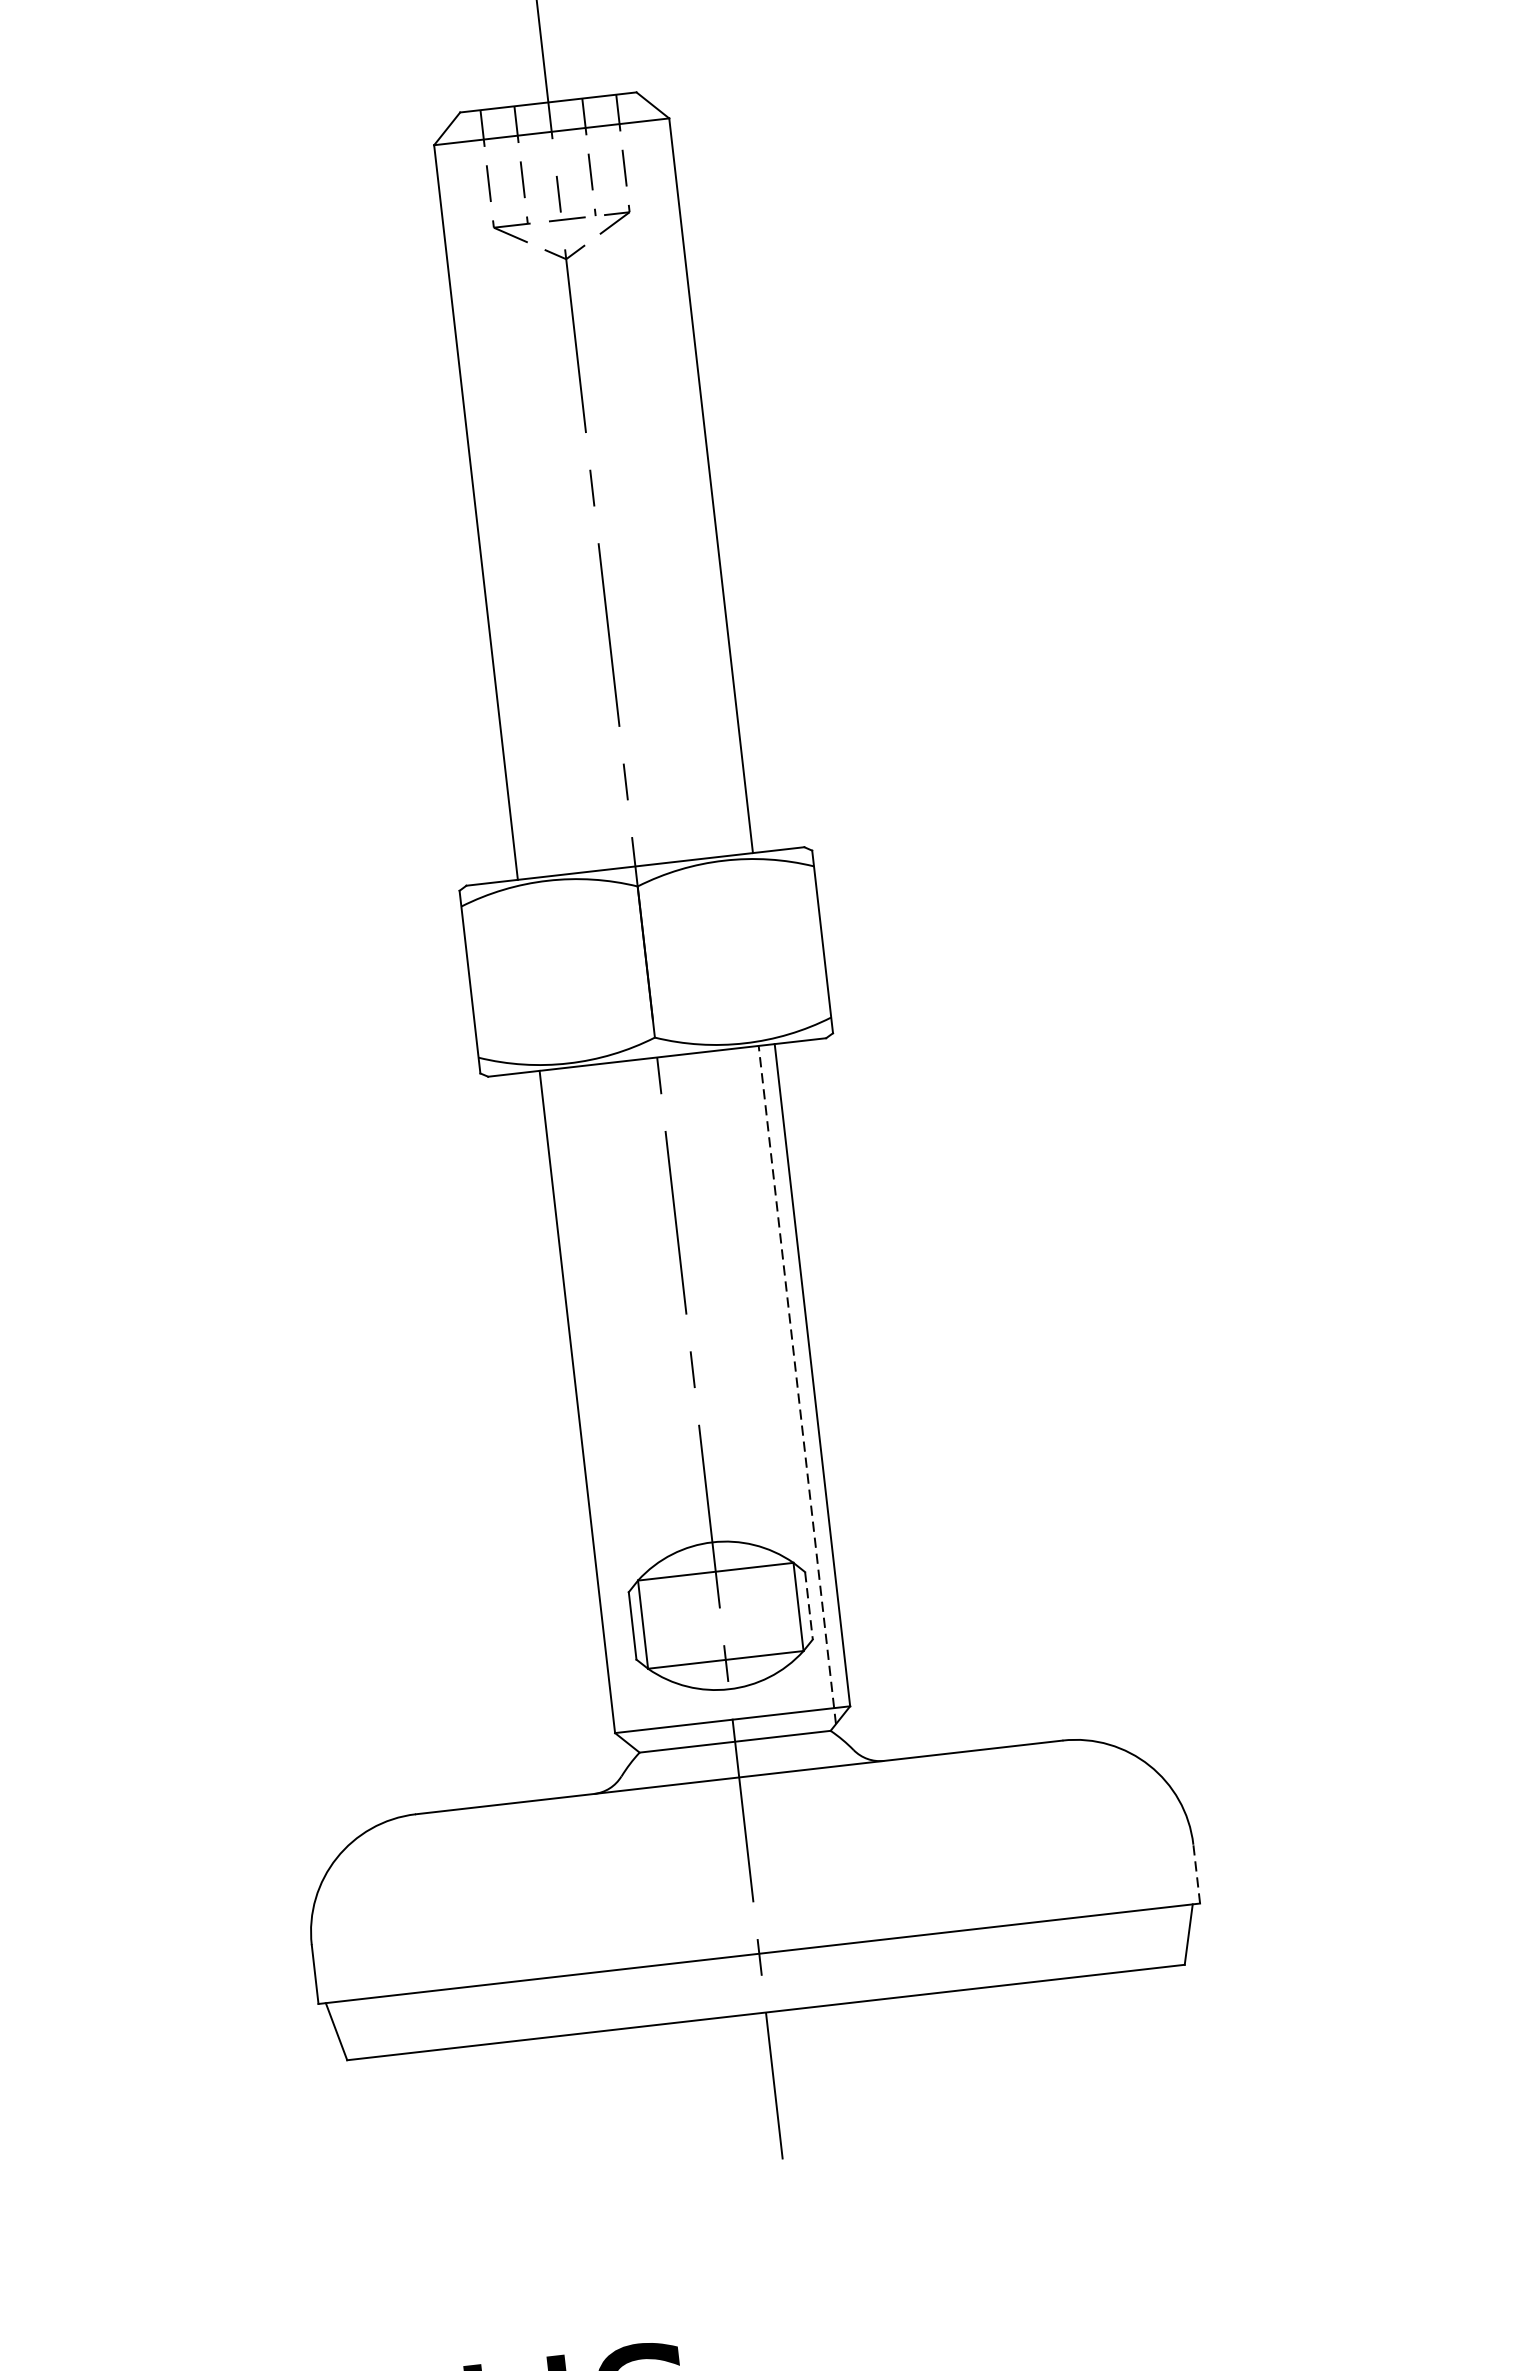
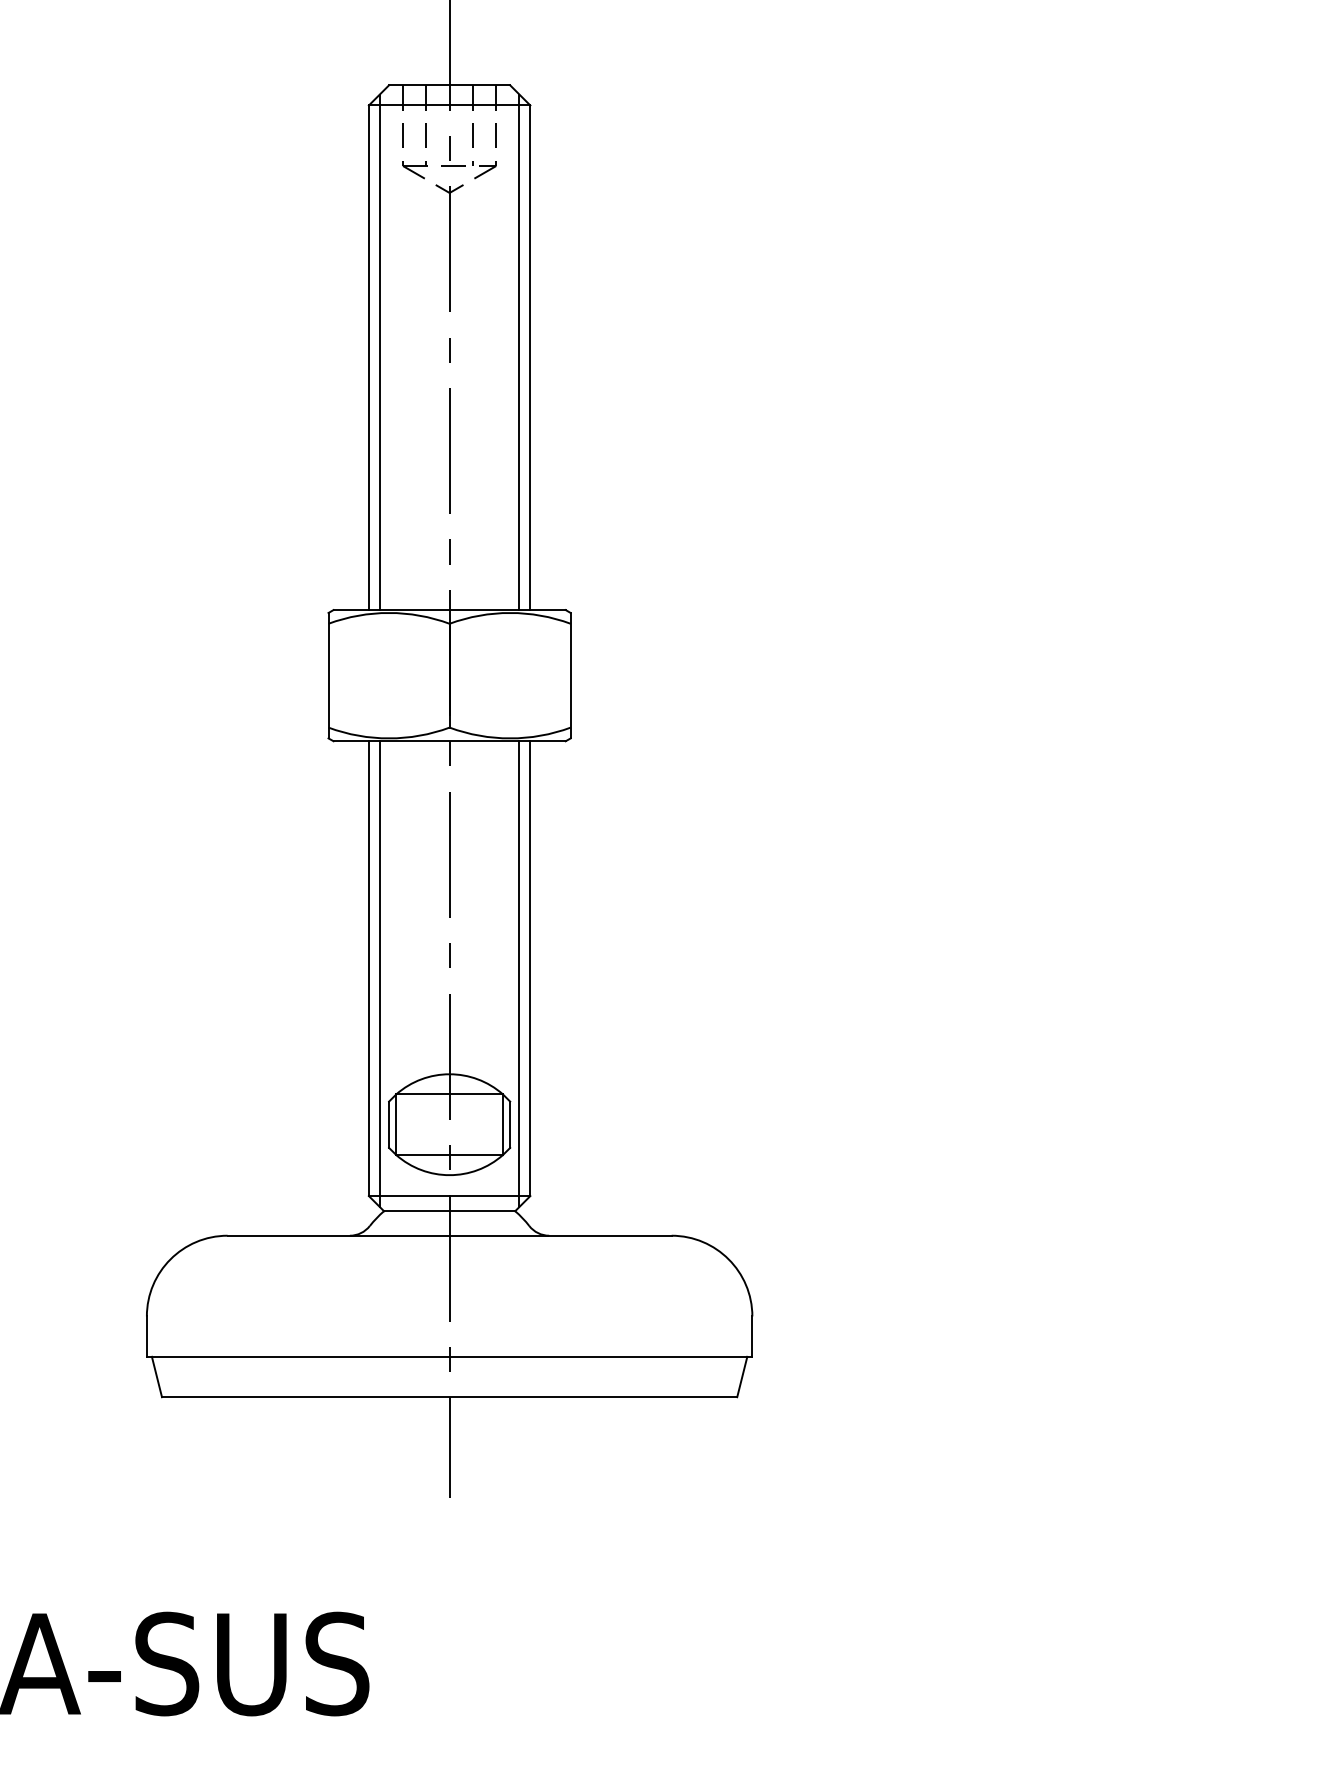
line: (694, 479) -> (519, 352), added
line: (490, 503) -> (379, 352), added
line: (797, 1385) -> (519, 974), dashed -> solid
line: (593, 1407) -> (379, 973), added
line: (809, 1606) -> (510, 1125), dashed -> solid
line: (1196, 1873) -> (752, 1336), dashed -> solid

